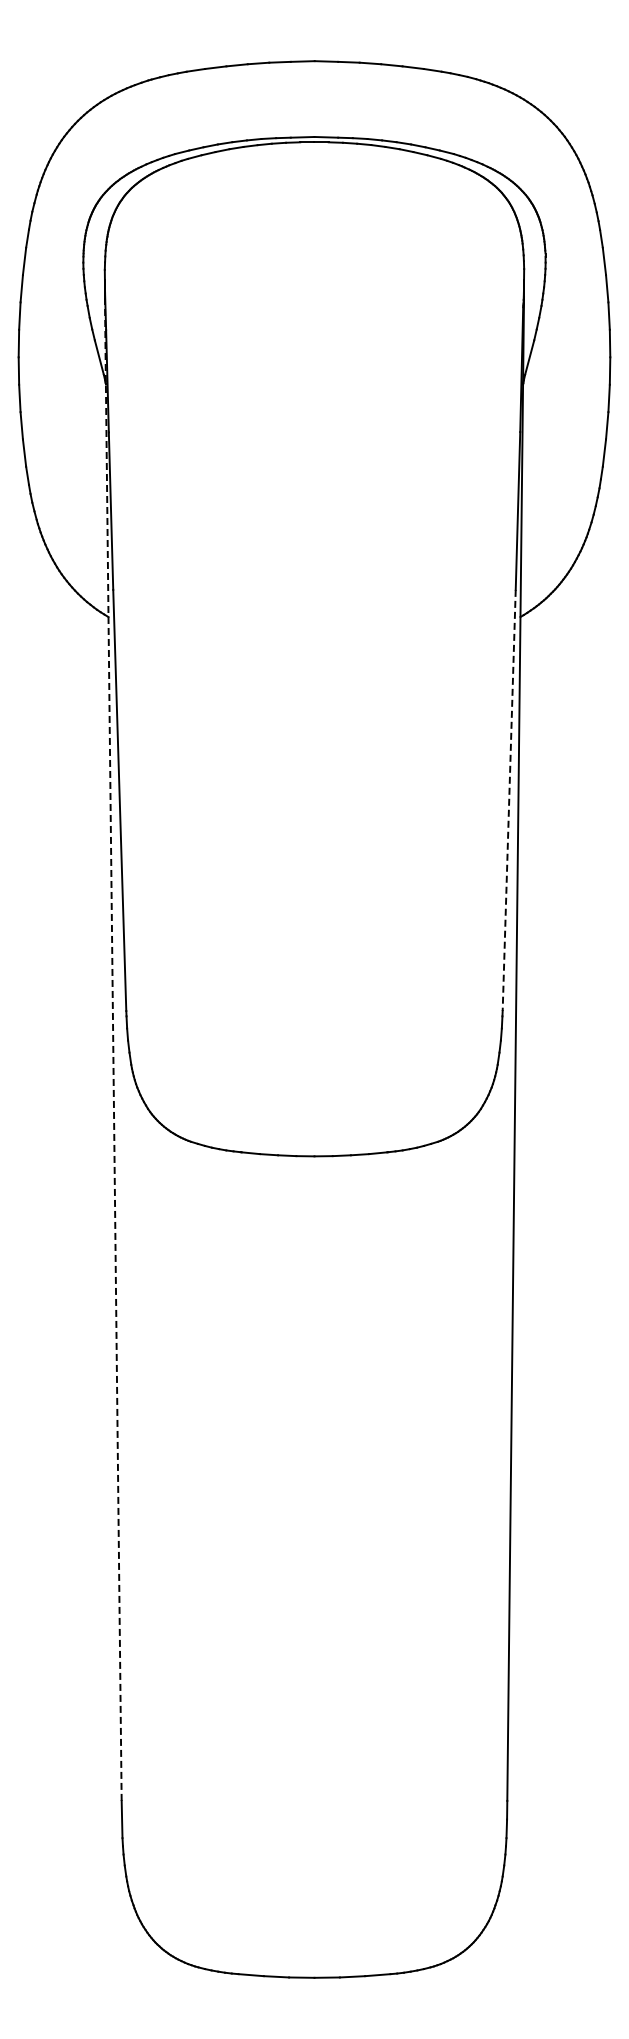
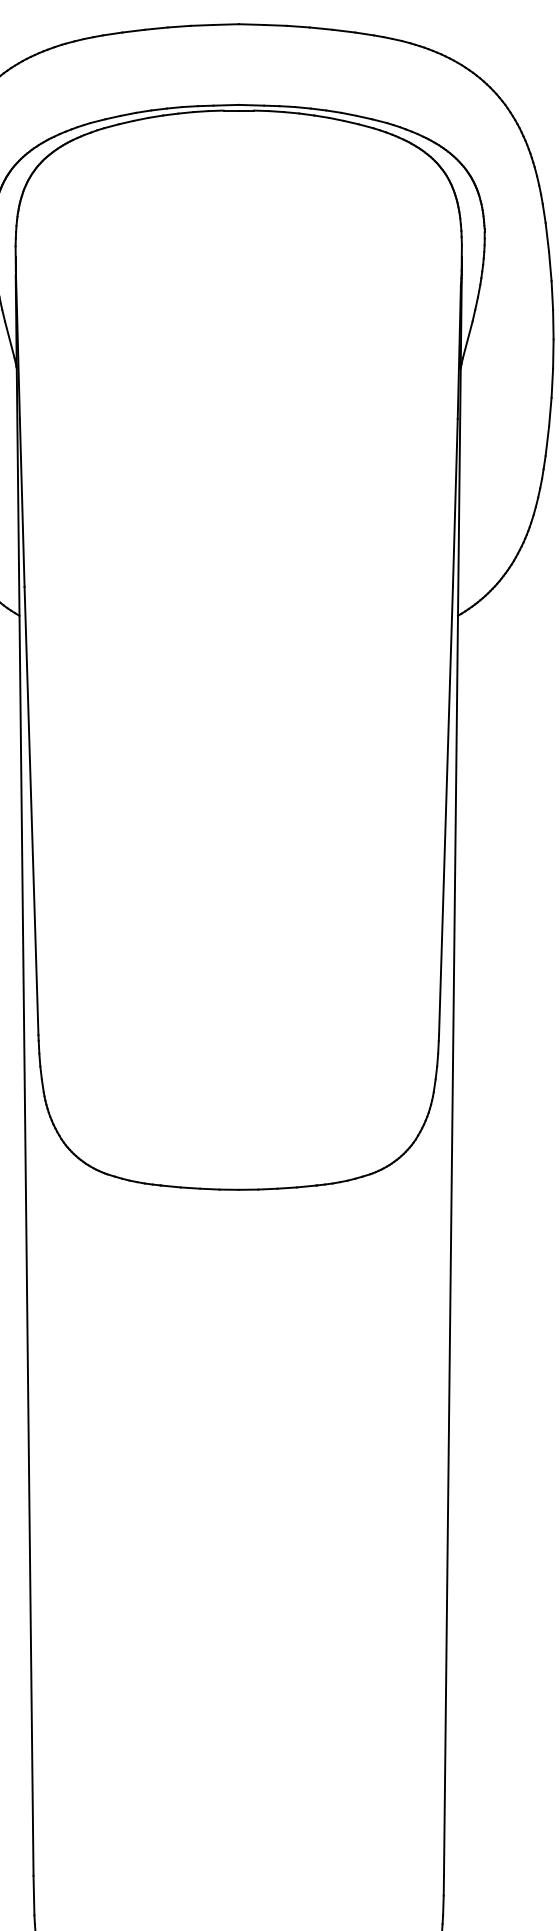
line: (509, 800) -> (446, 811), dashed -> solid
line: (113, 1049) -> (24, 1076), dashed -> solid

